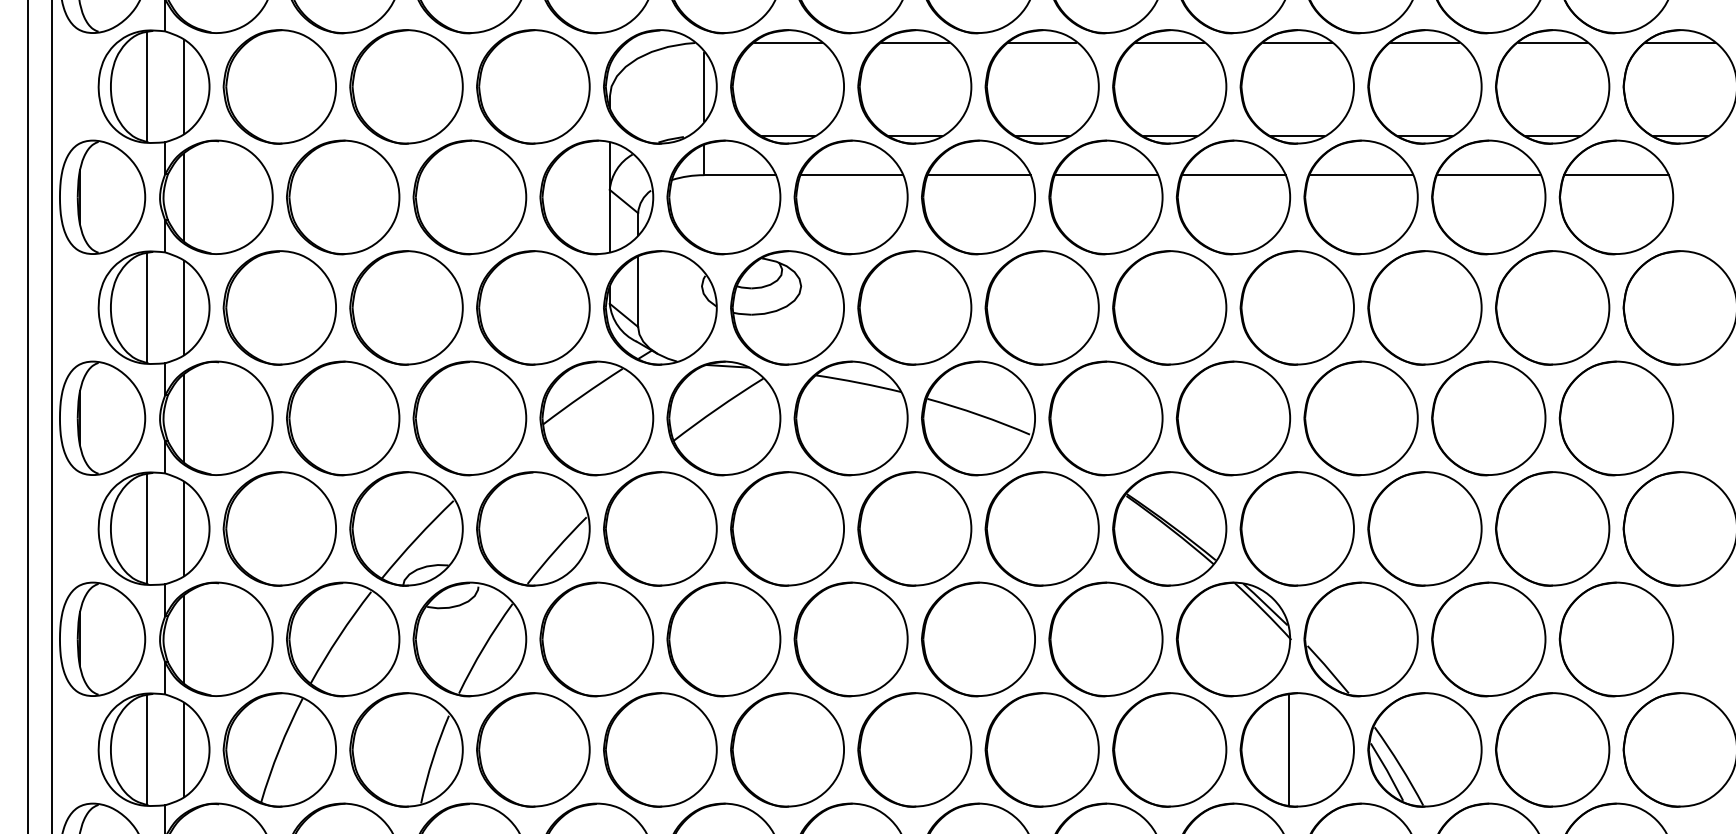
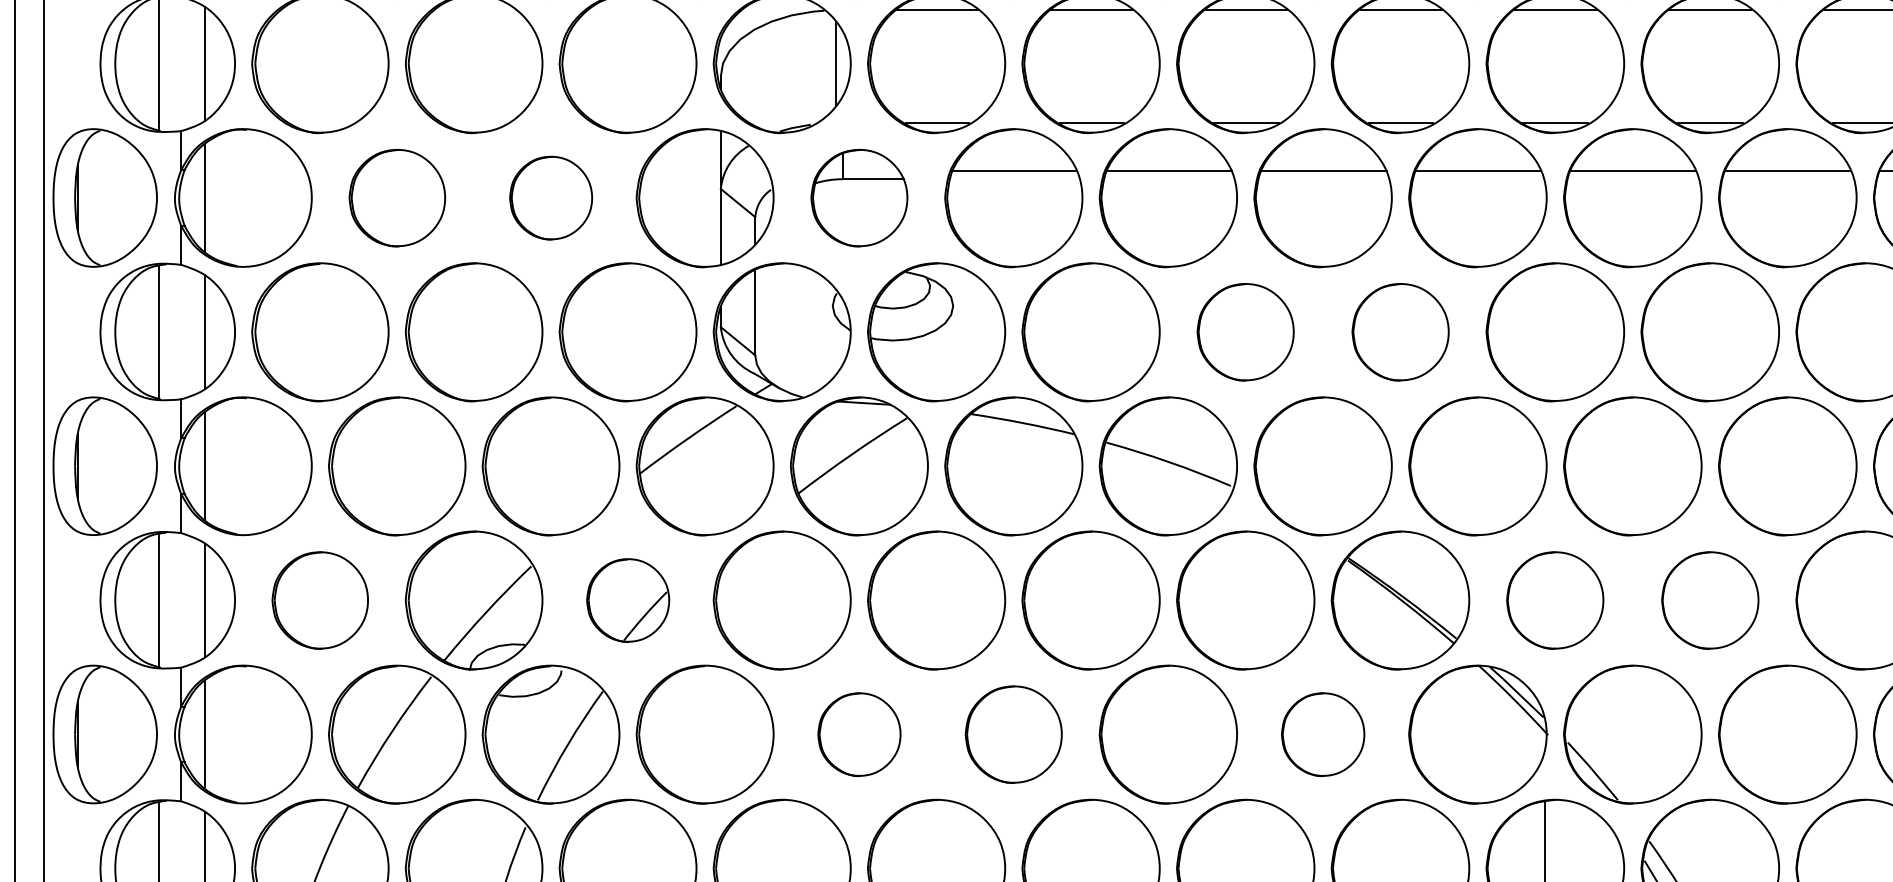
part: (343, 197) -> (397, 198), size x0.7
part: (469, 197) -> (550, 198), size x0.6
part: (723, 197) -> (858, 198), size x0.7
part: (1041, 307) -> (1244, 331), size x0.7
part: (1169, 307) -> (1400, 331), size x0.7
part: (279, 528) -> (319, 599), size x0.7
part: (533, 528) -> (628, 599), size x0.6
part: (1296, 528) -> (1554, 599), size x0.7
part: (1424, 528) -> (1709, 599), size x0.7
part: (723, 639) -> (858, 734), size x0.6
part: (850, 639) -> (1013, 734), size x0.7
part: (1105, 639) -> (1322, 734), size x0.6

